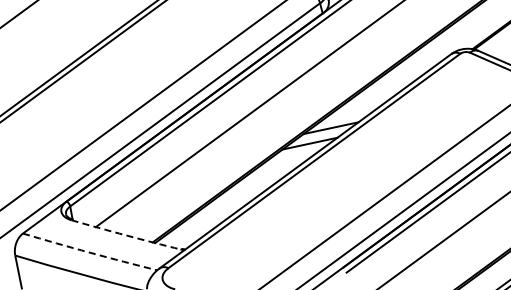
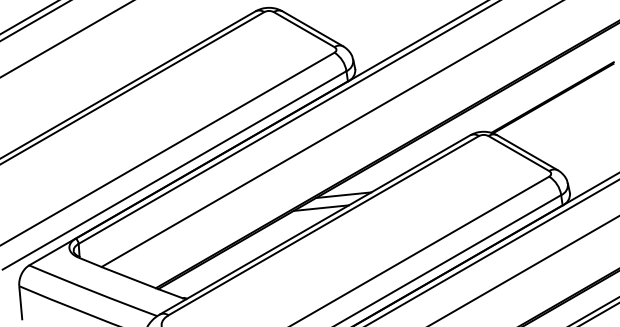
arc: (126, 235) -> (130, 278), dashed -> solid
arc: (90, 252) -> (93, 291), dashed -> solid

